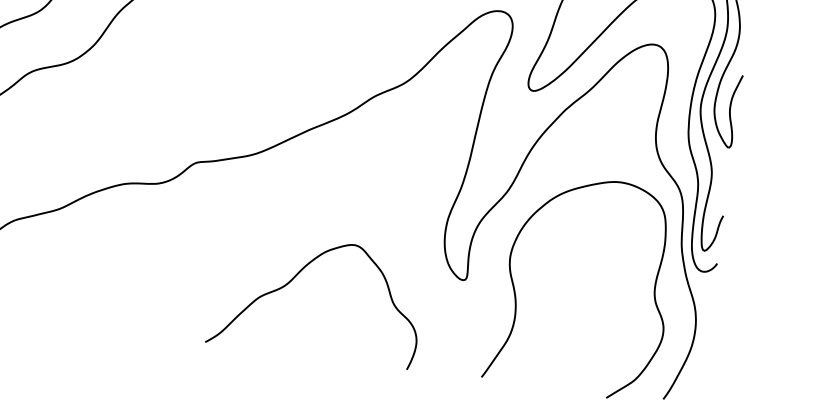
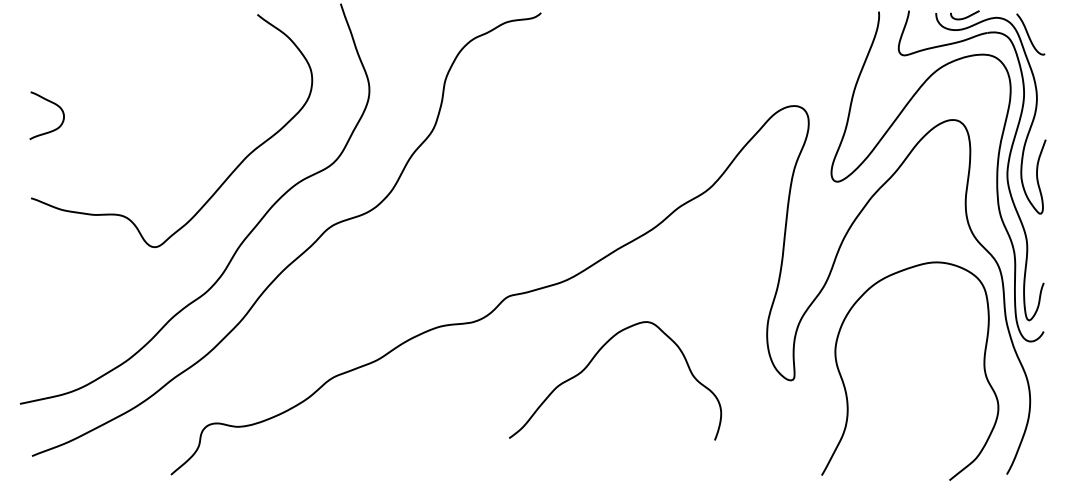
curve: (295, 278) -> (591, 362), moved

